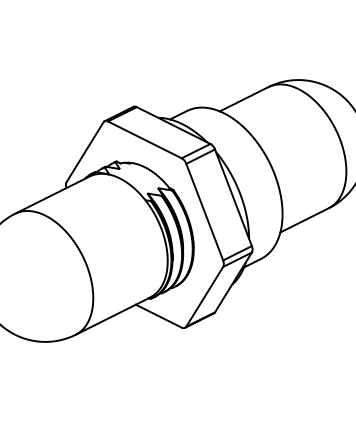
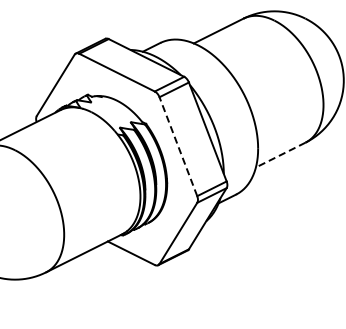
line: (204, 212) -> (178, 147), solid -> dashed
line: (304, 220) -> (280, 155), solid -> dashed

